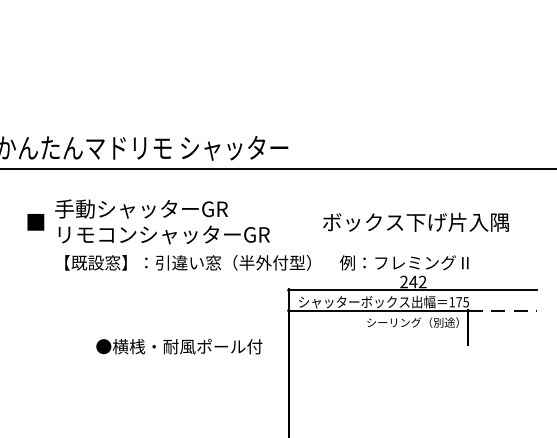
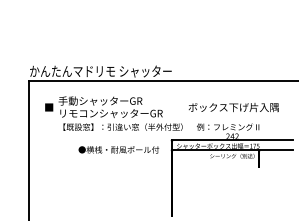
line: (501, 310) -> (275, 150), dashed -> solid
text: (178, 345) -> (118, 149), moved

